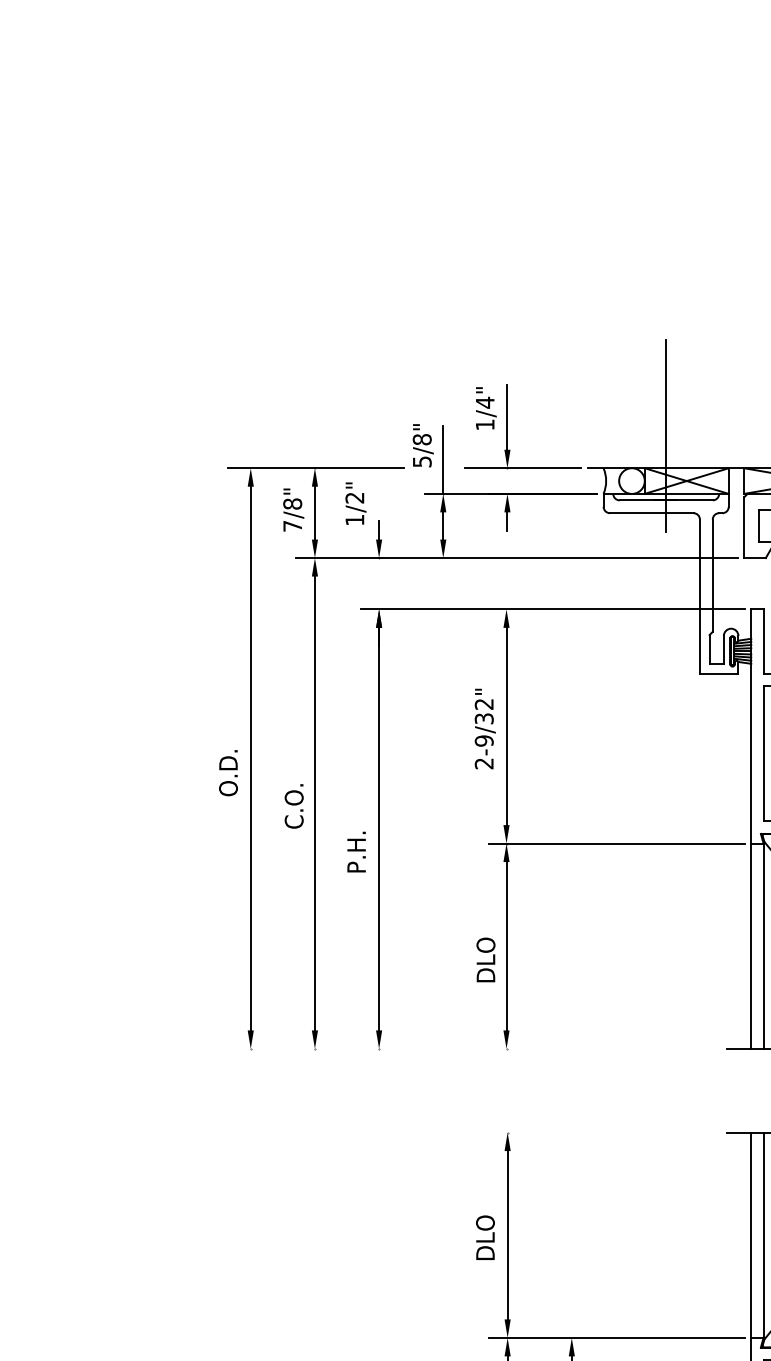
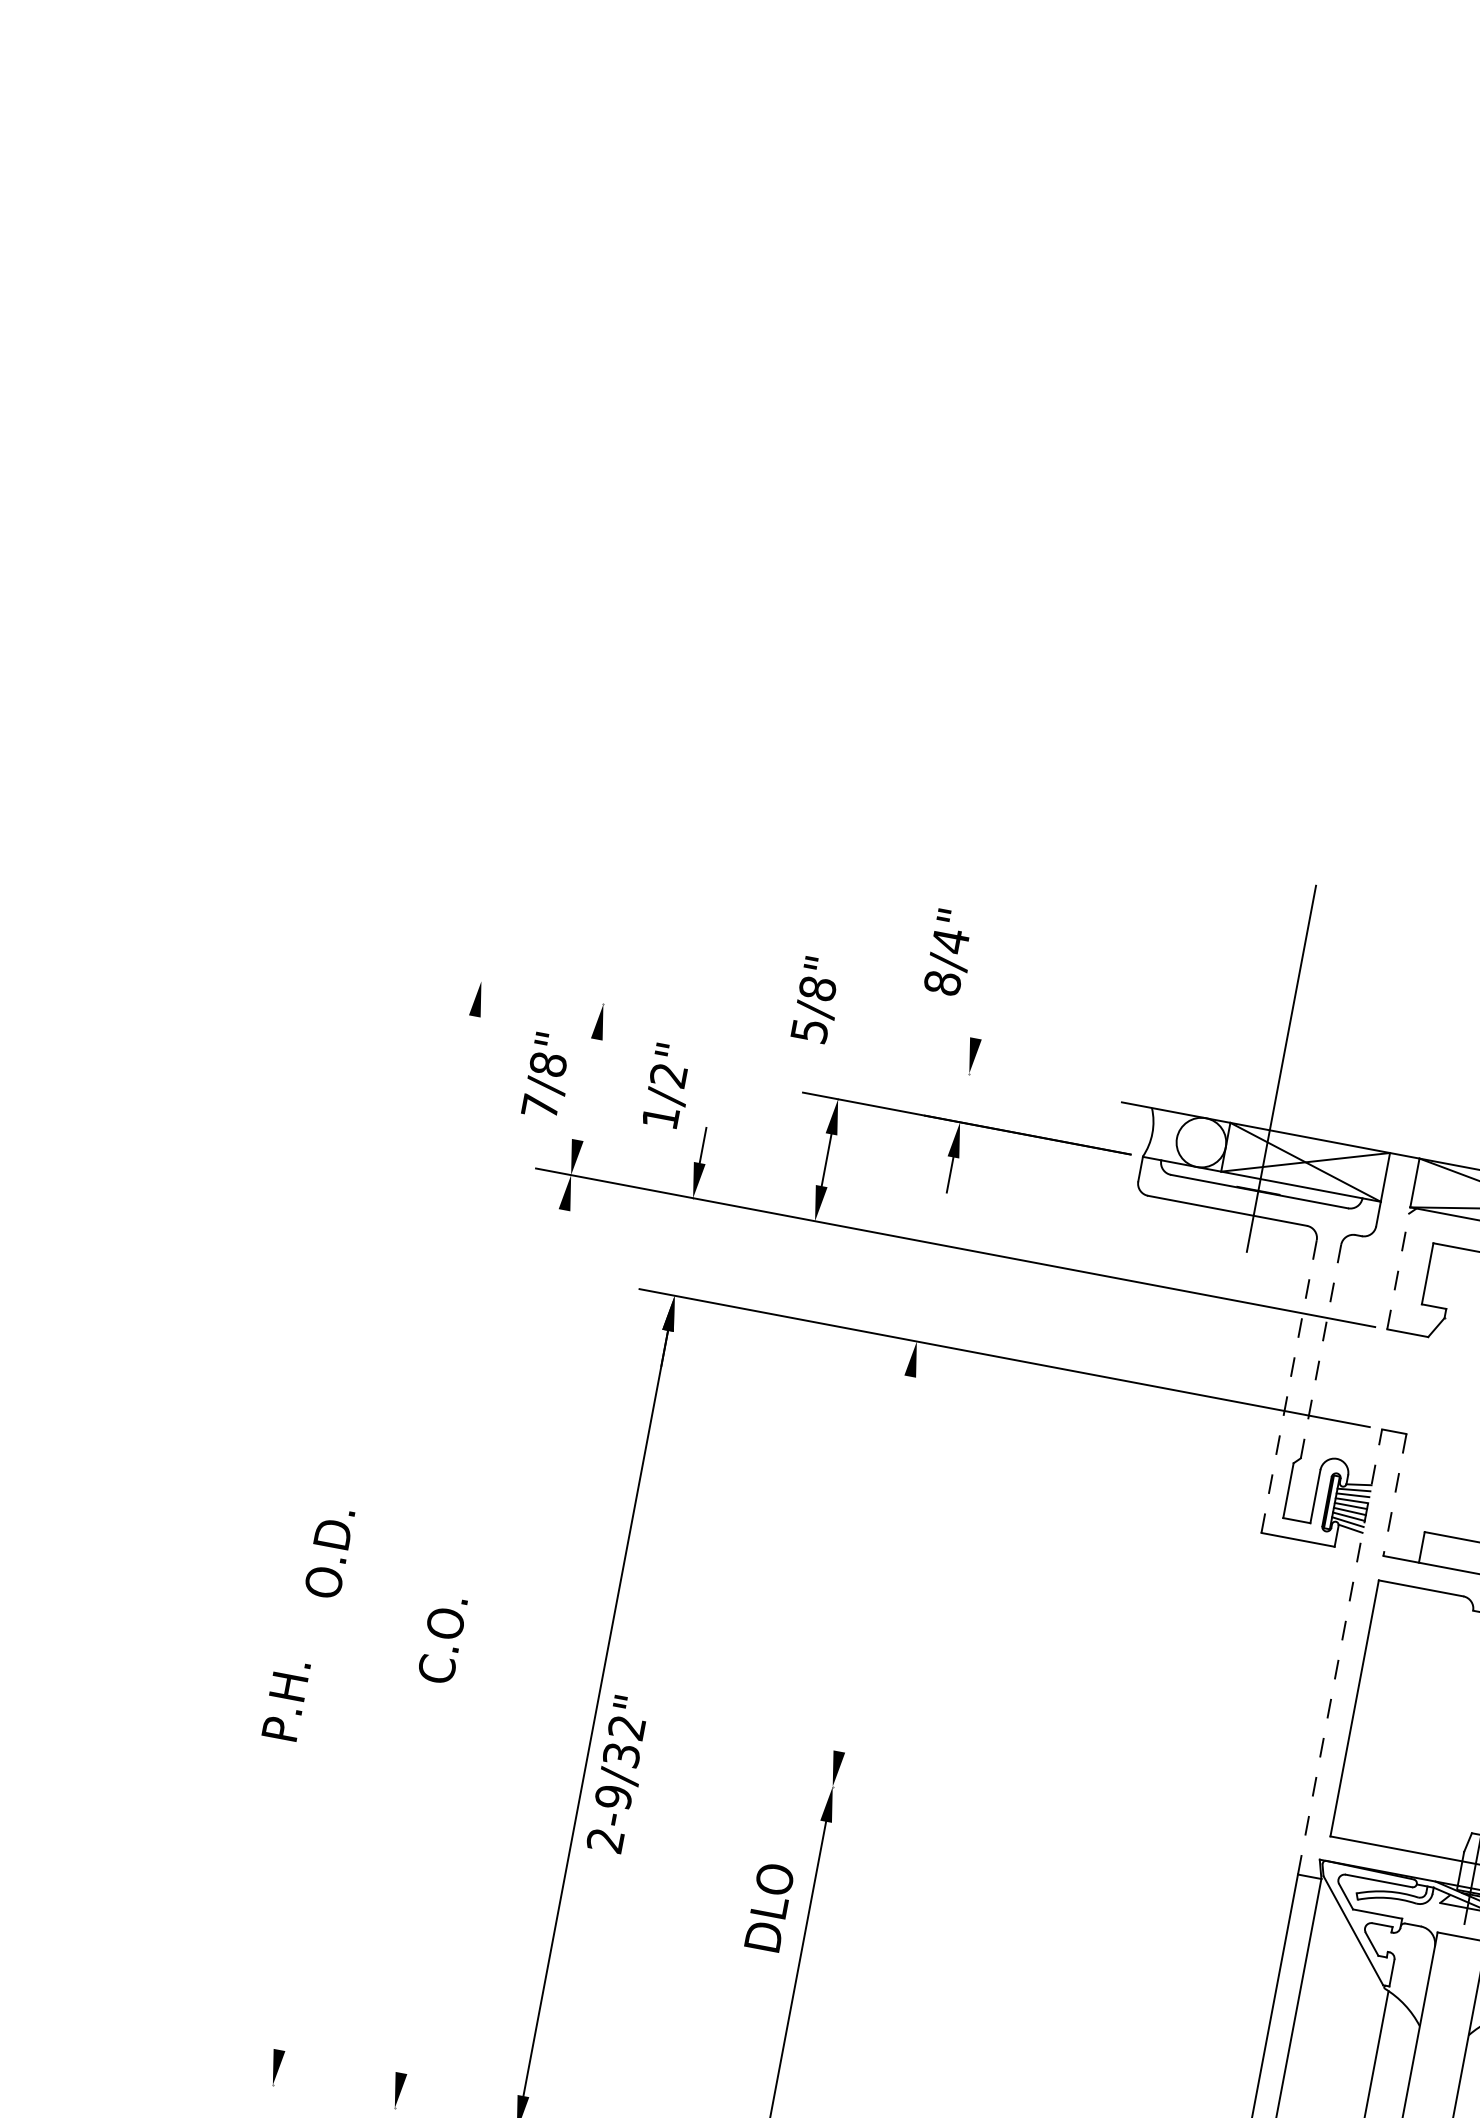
line: (507, 416) -> (988, 975), removed
text: (484, 424) -> (941, 982), 1/4" -> 8/4"
line: (443, 459) -> (850, 1033), removed
line: (316, 468) -> (606, 1005), removed
line: (522, 468) -> (997, 1079), removed
line: (314, 512) -> (586, 1088), removed
line: (744, 527) -> (1398, 1271), solid -> dashed
line: (712, 575) -> (1320, 1351), solid -> dashed
line: (699, 596) -> (1288, 1386), solid -> dashed
line: (764, 641) -> (1395, 1495), solid -> dashed
line: (506, 726) -> (874, 1564), removed
line: (751, 726) -> (1340, 1652), solid -> dashed
text: (484, 728) -> (618, 1773), moved
line: (250, 760) -> (375, 1536), removed
line: (314, 803) -> (482, 1641), removed
line: (616, 843) -> (1041, 1825), removed
text: (356, 851) -> (286, 1698), moved
text: (485, 959) -> (768, 1906), moved

